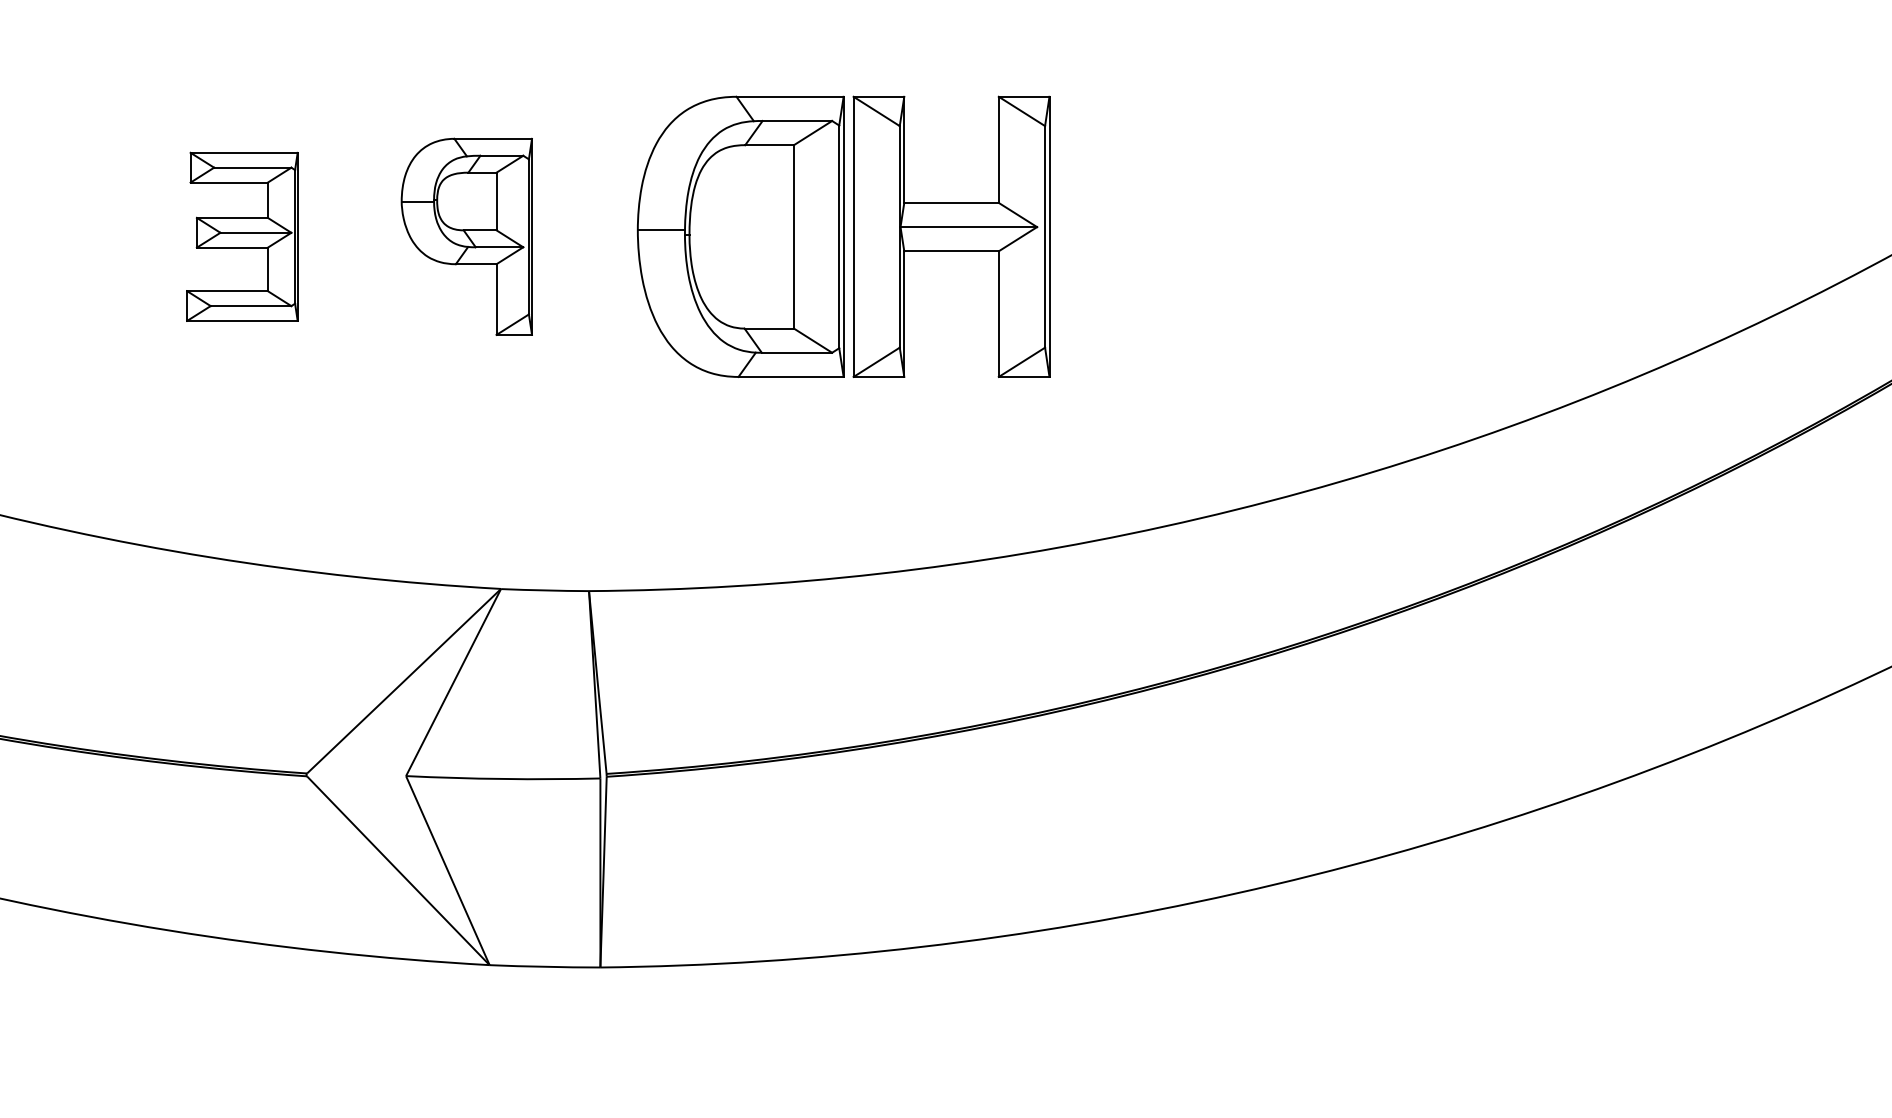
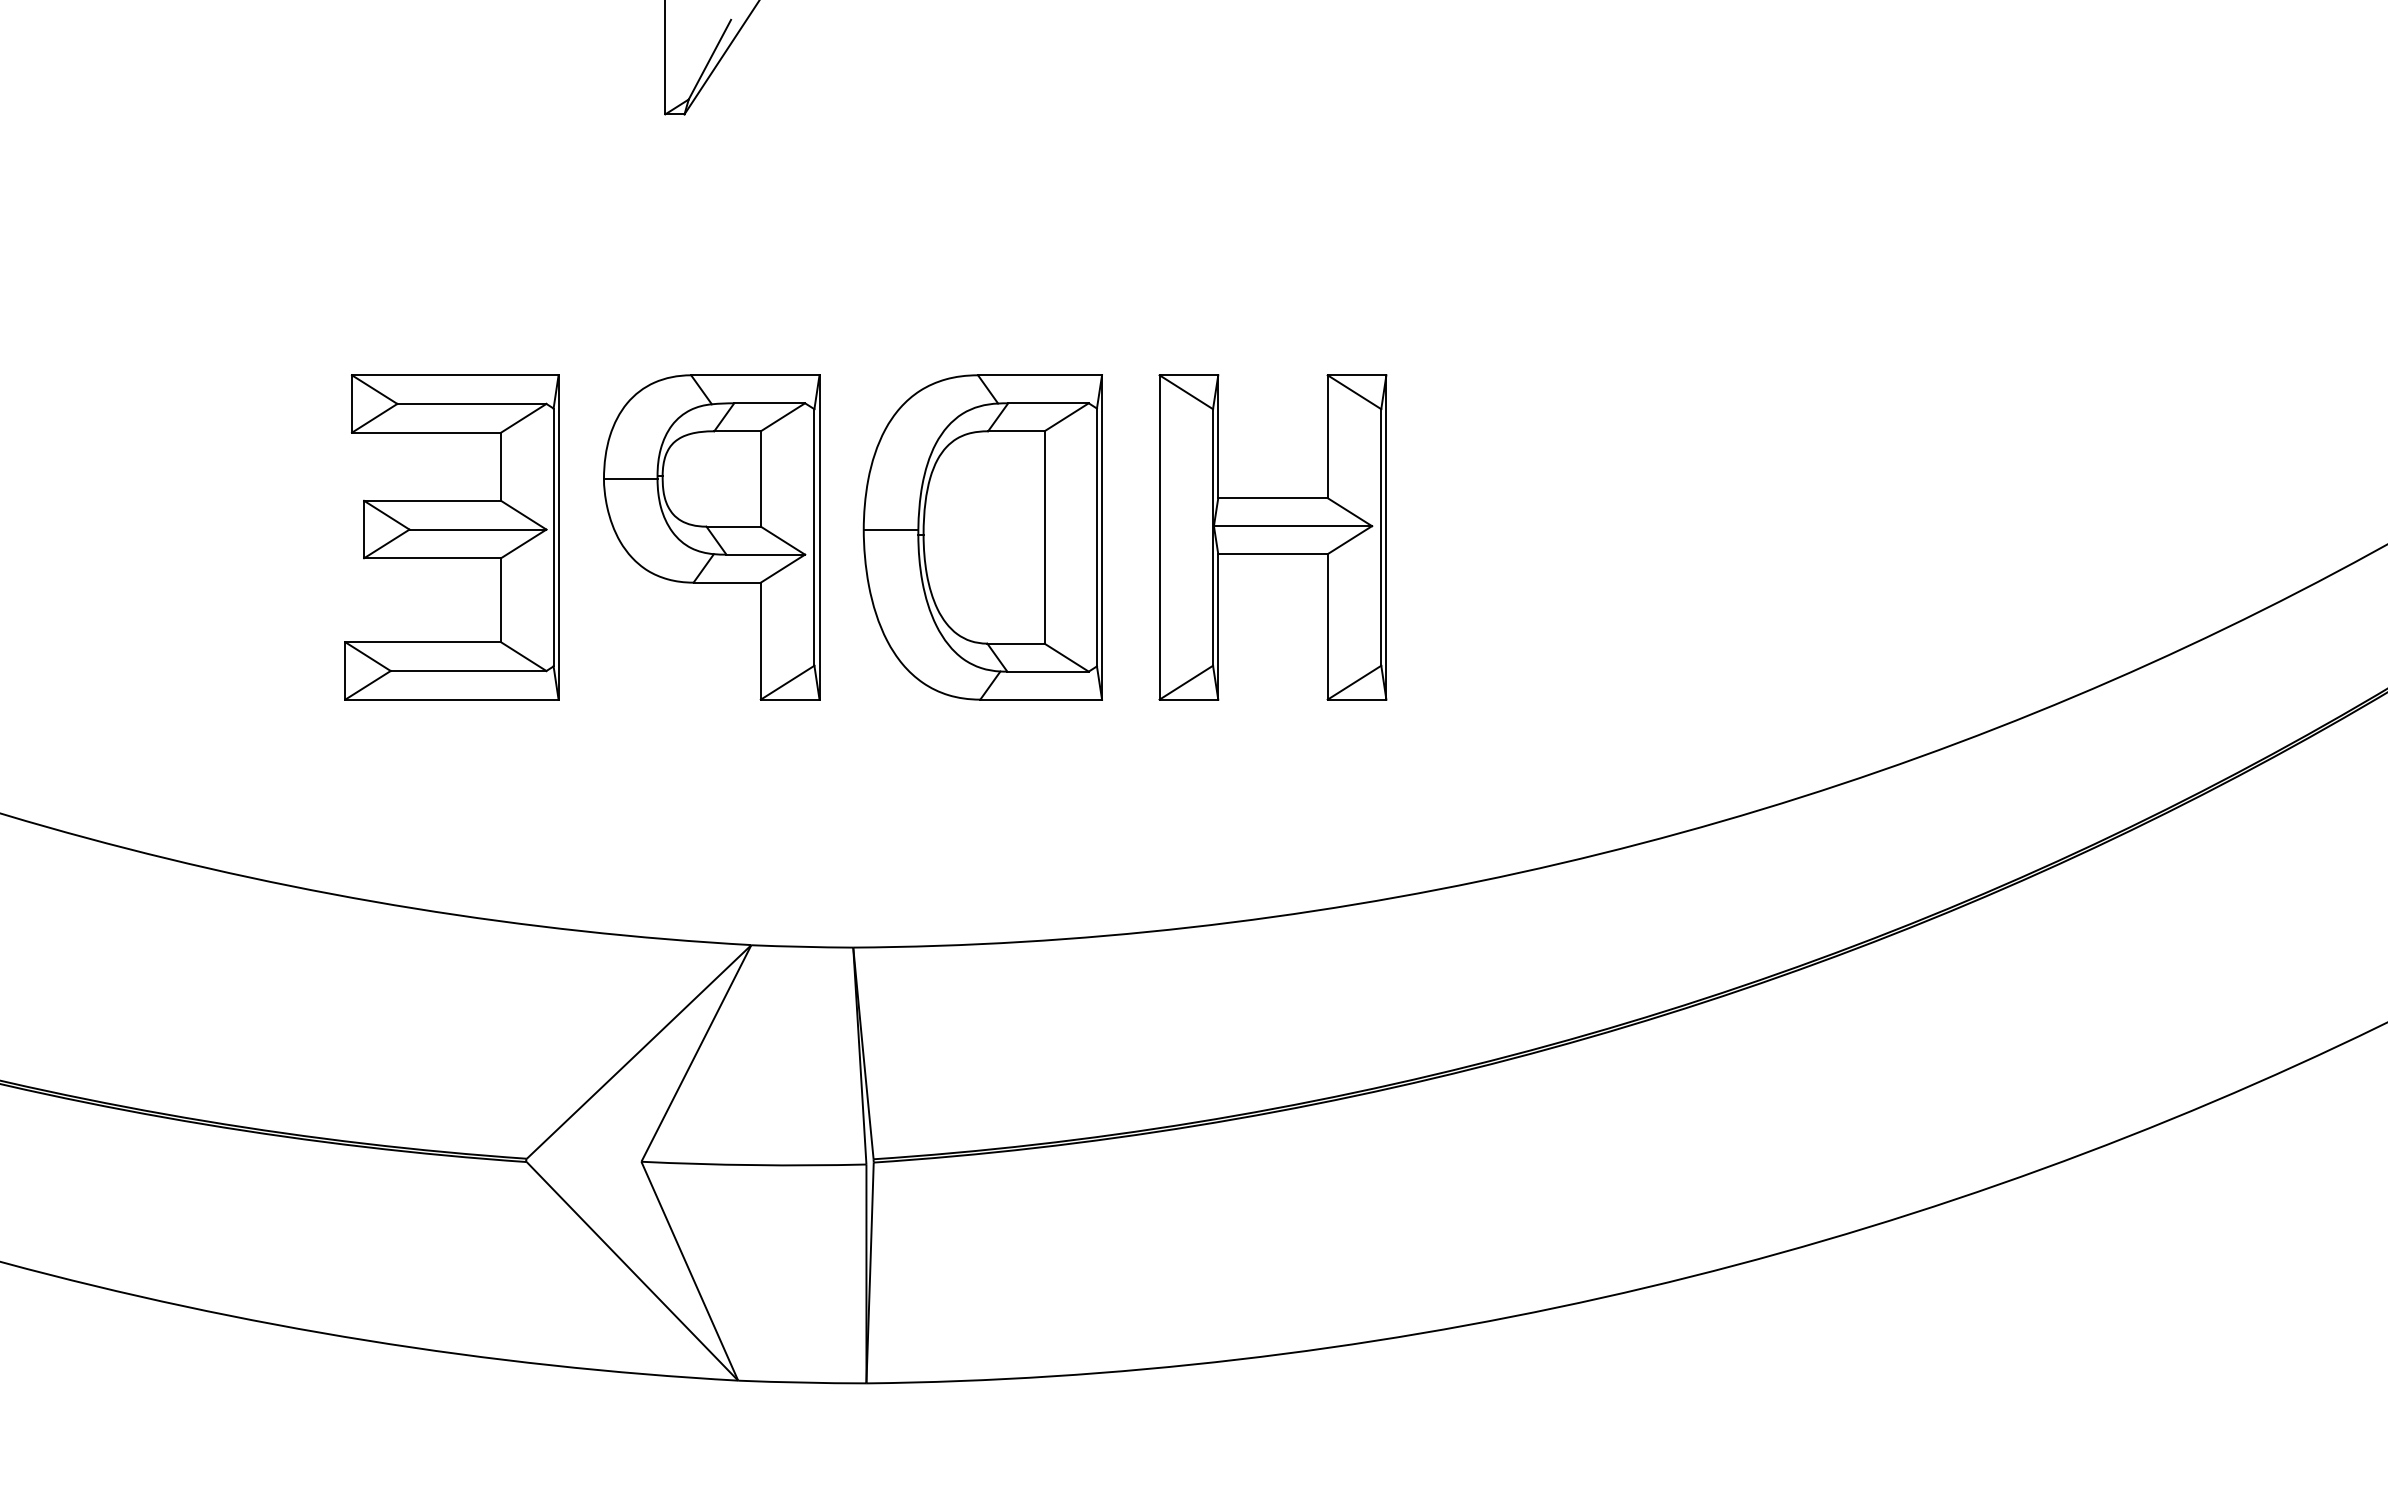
part: (242, 236) -> (451, 537), size x1.67
part: (466, 236) -> (711, 537), size x1.43
part: (740, 236) -> (982, 537), moved

